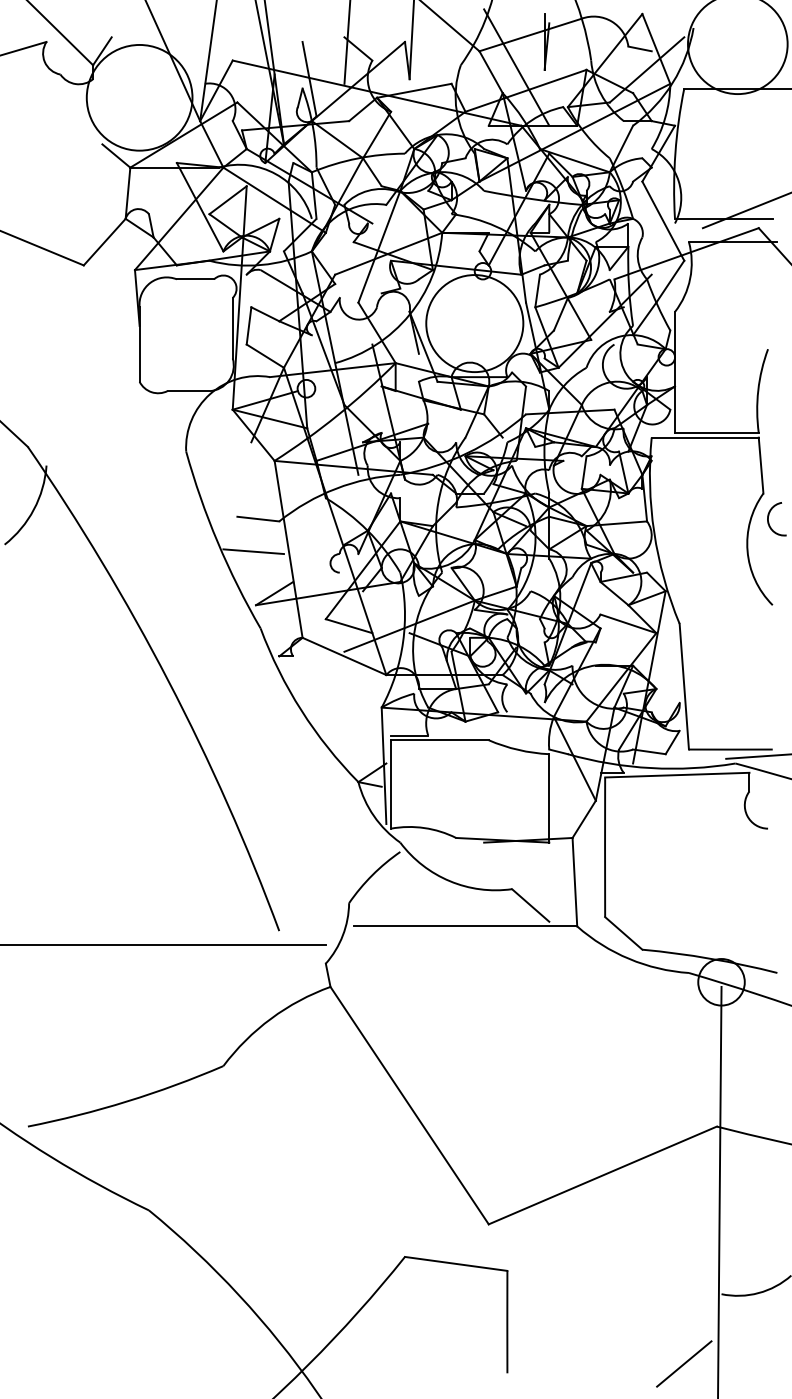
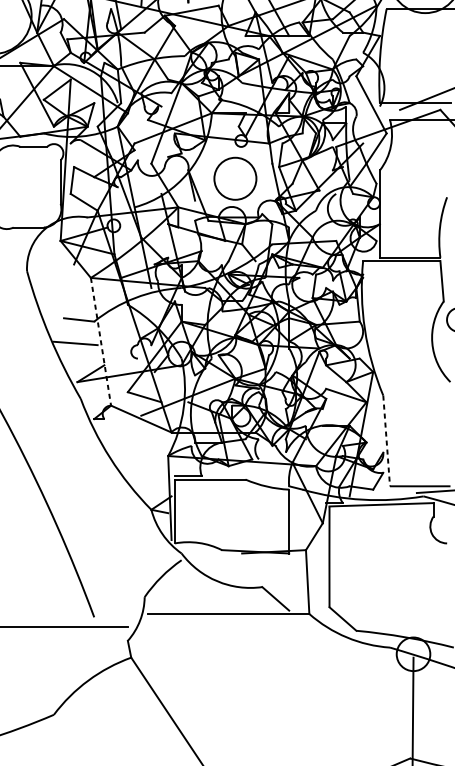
circle: (474, 323) -> (235, 178), size x0.6
line: (288, 549) -> (100, 341), solid -> dashed
line: (684, 687) -> (386, 441), solid -> dashed

